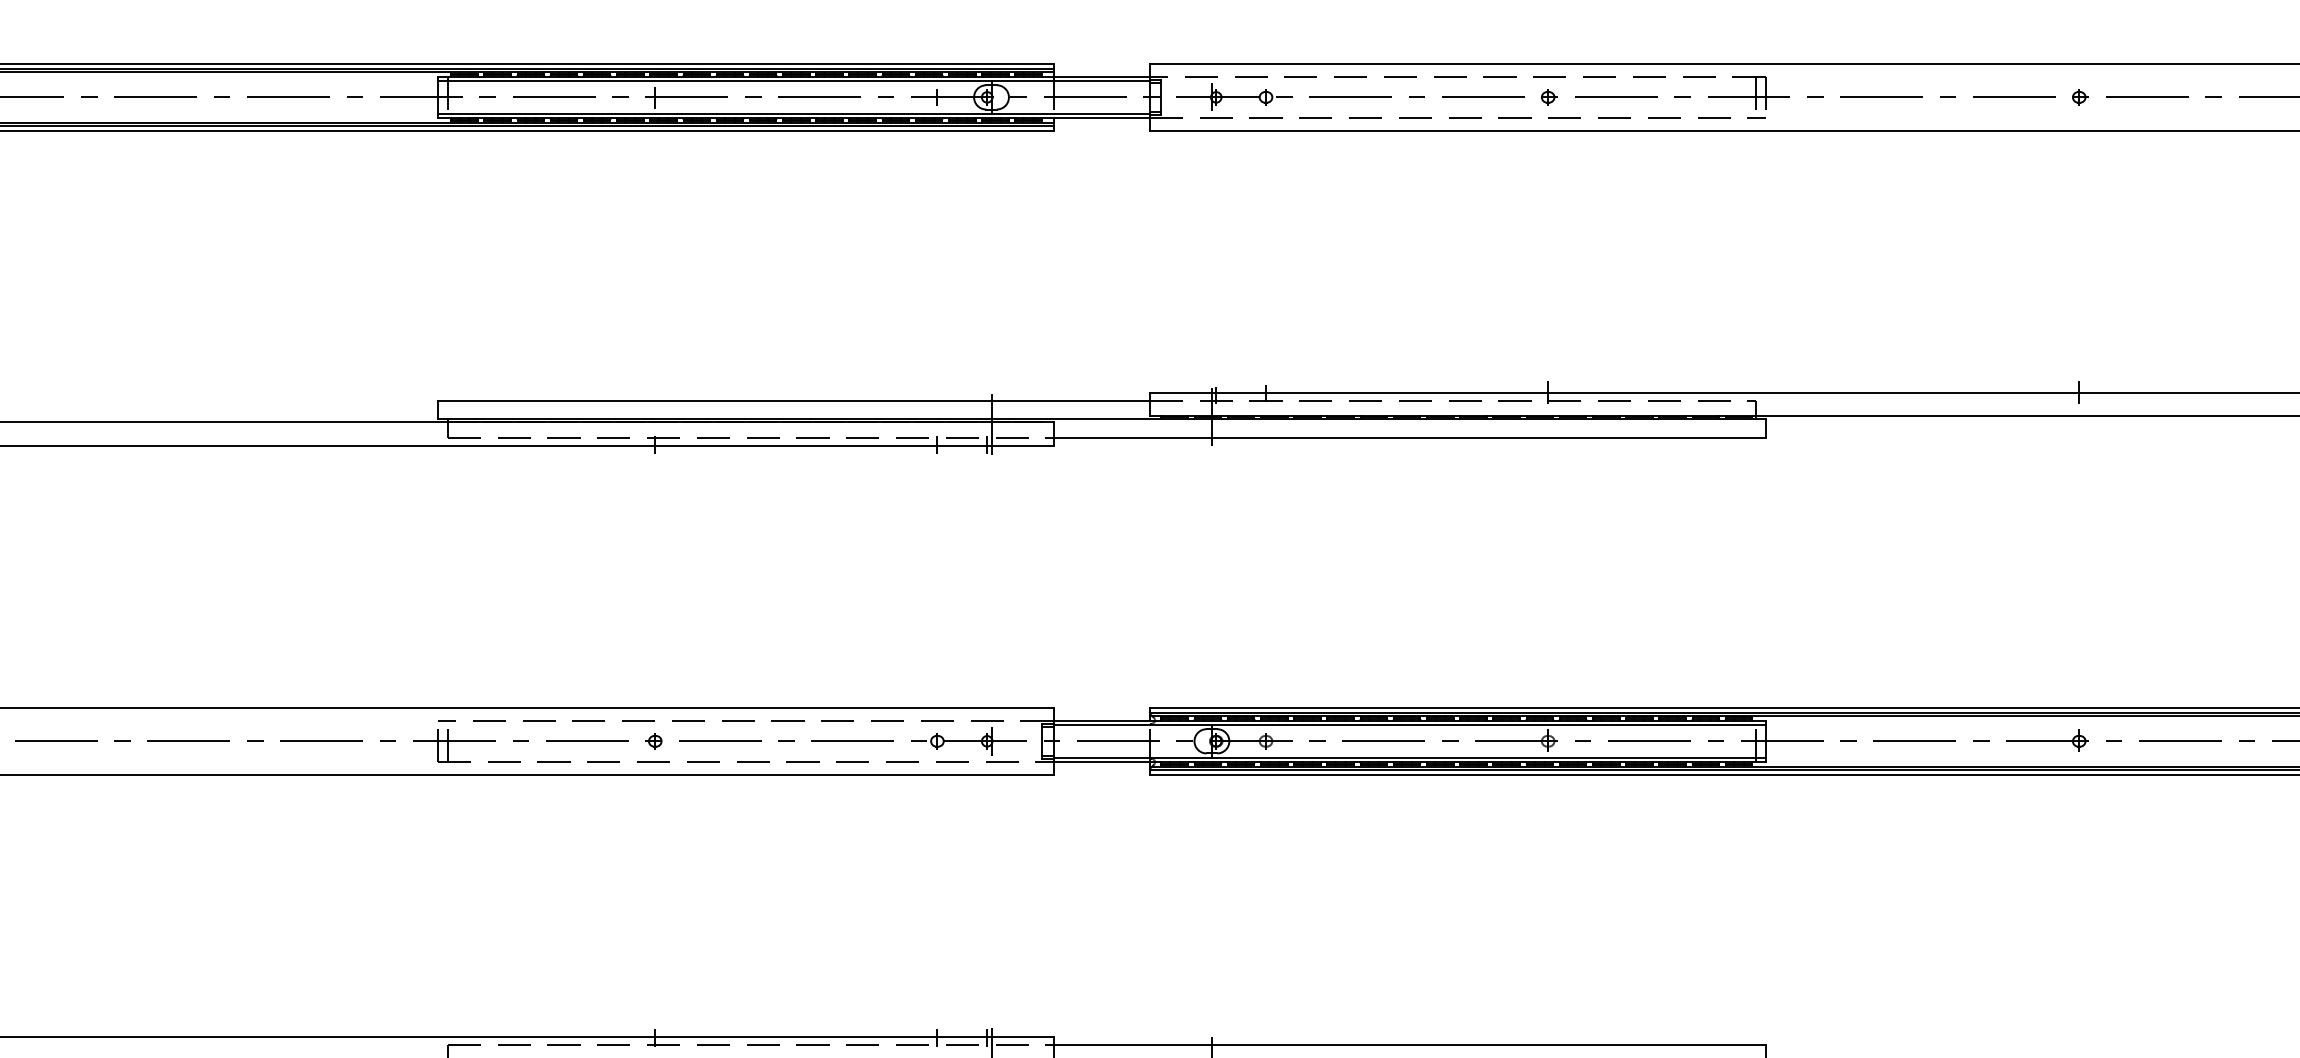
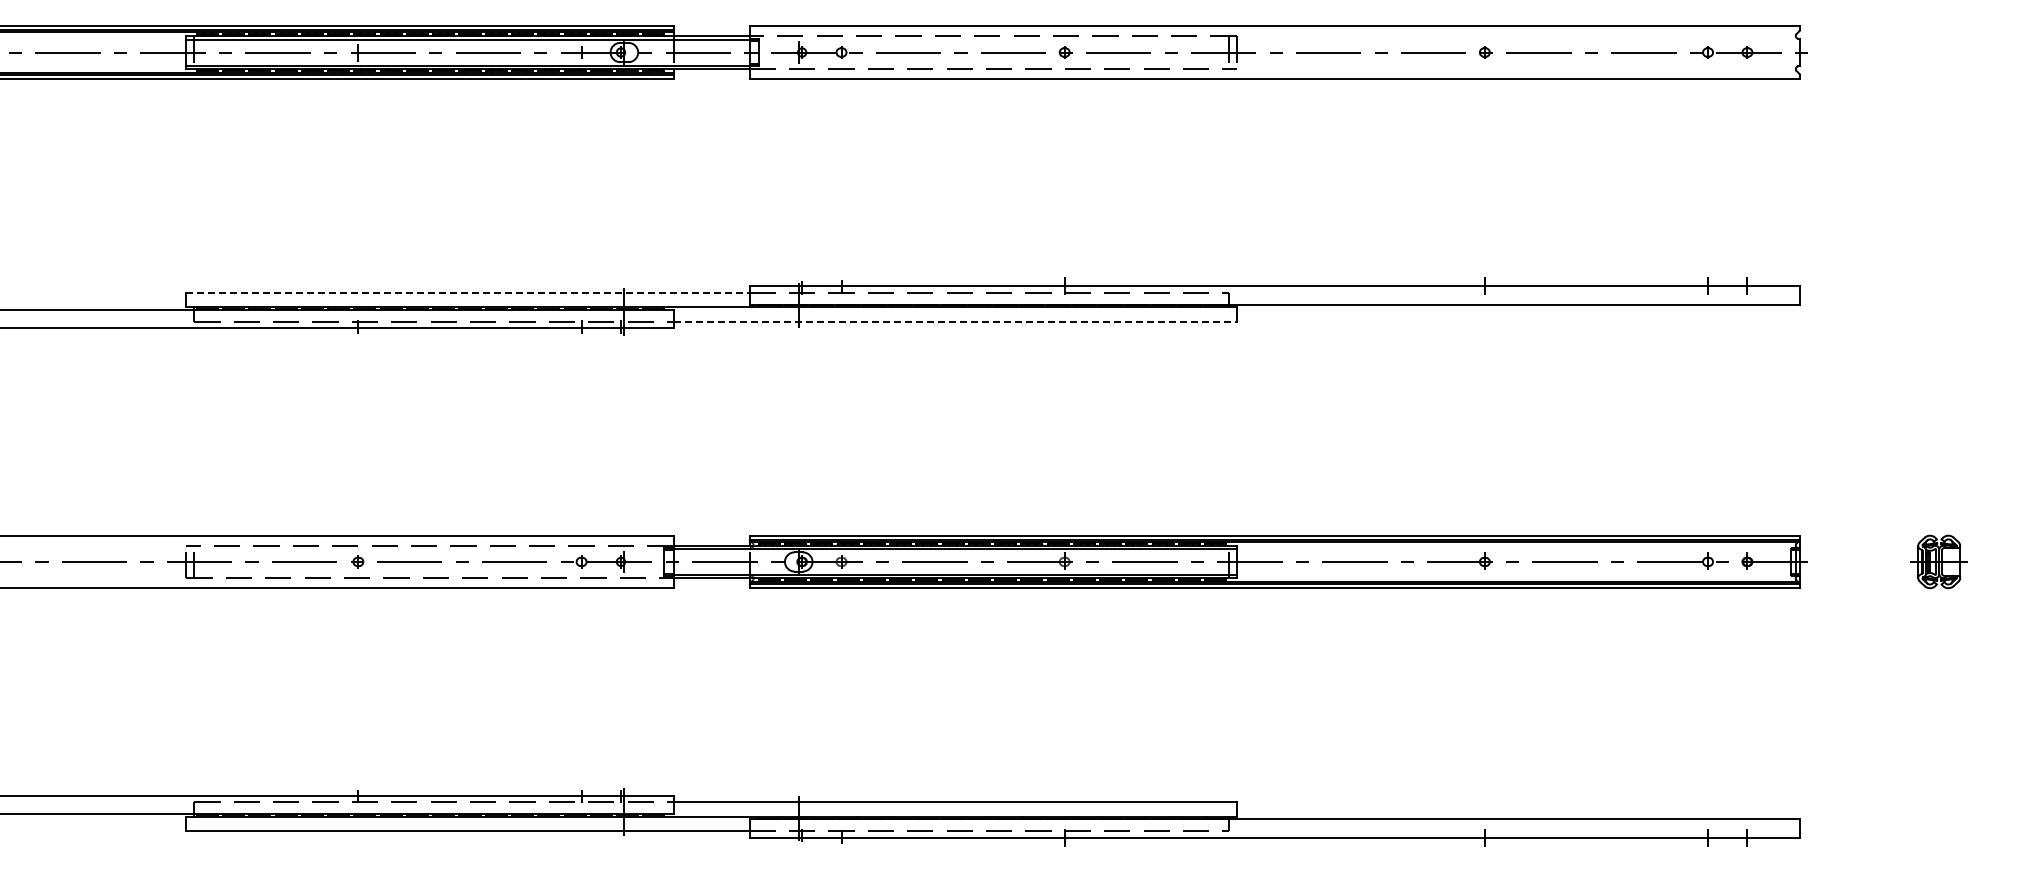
line: (794, 400) -> (468, 292), solid -> dashed
line: (1410, 437) -> (955, 321), solid -> dashed

